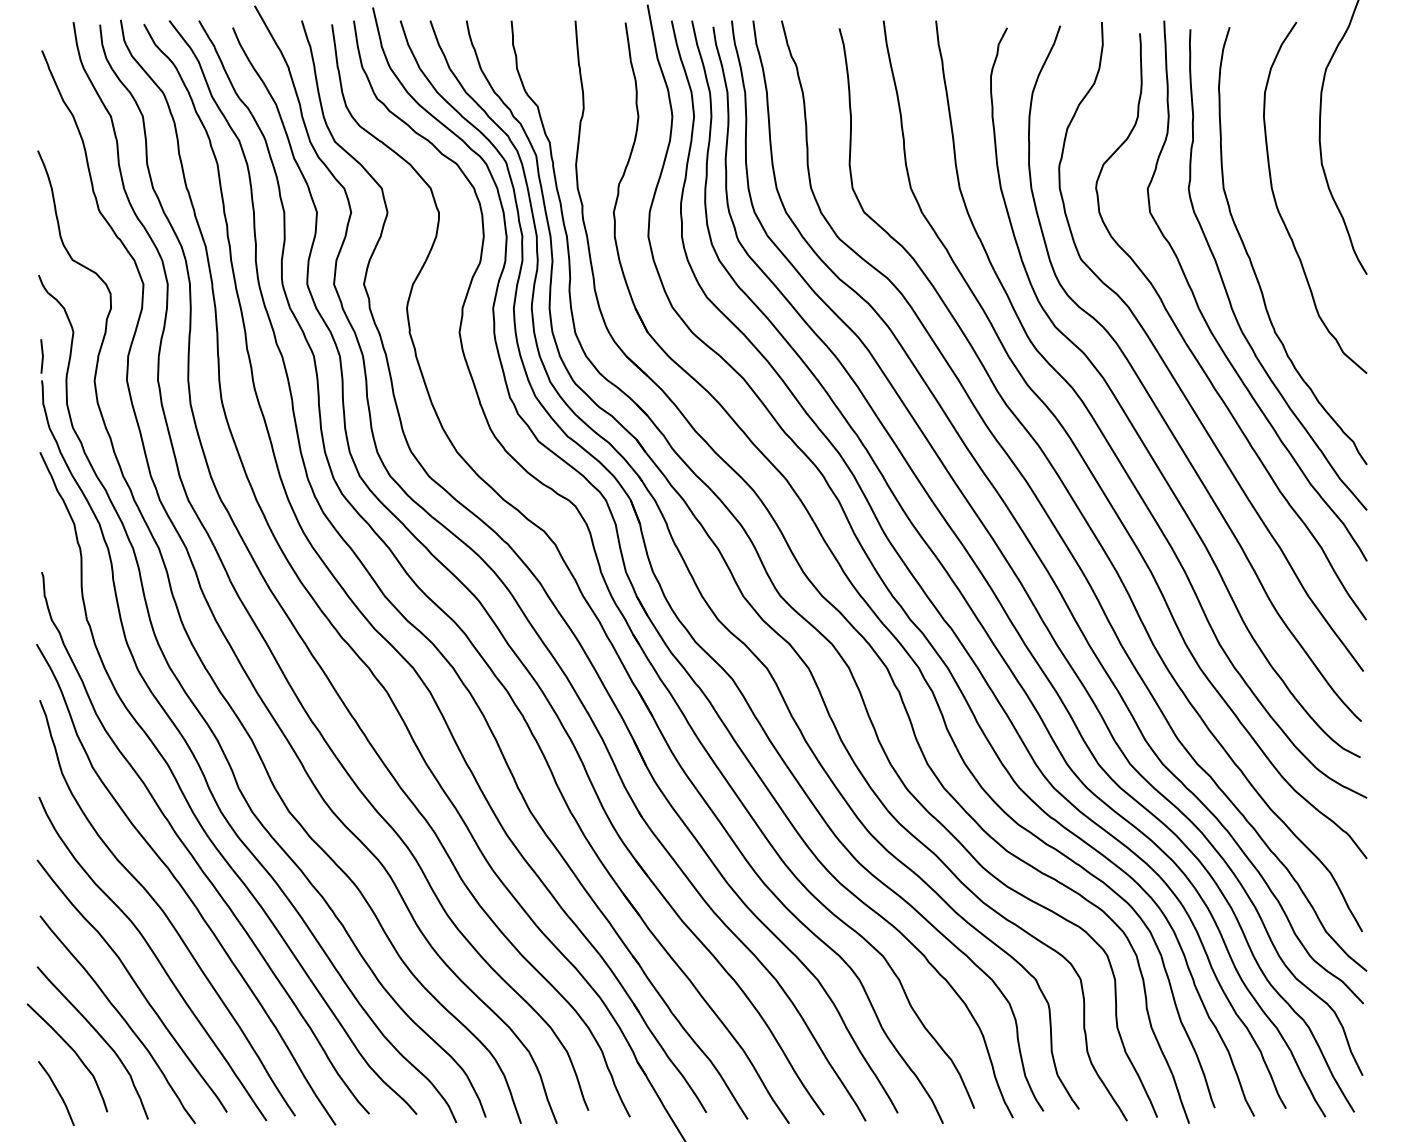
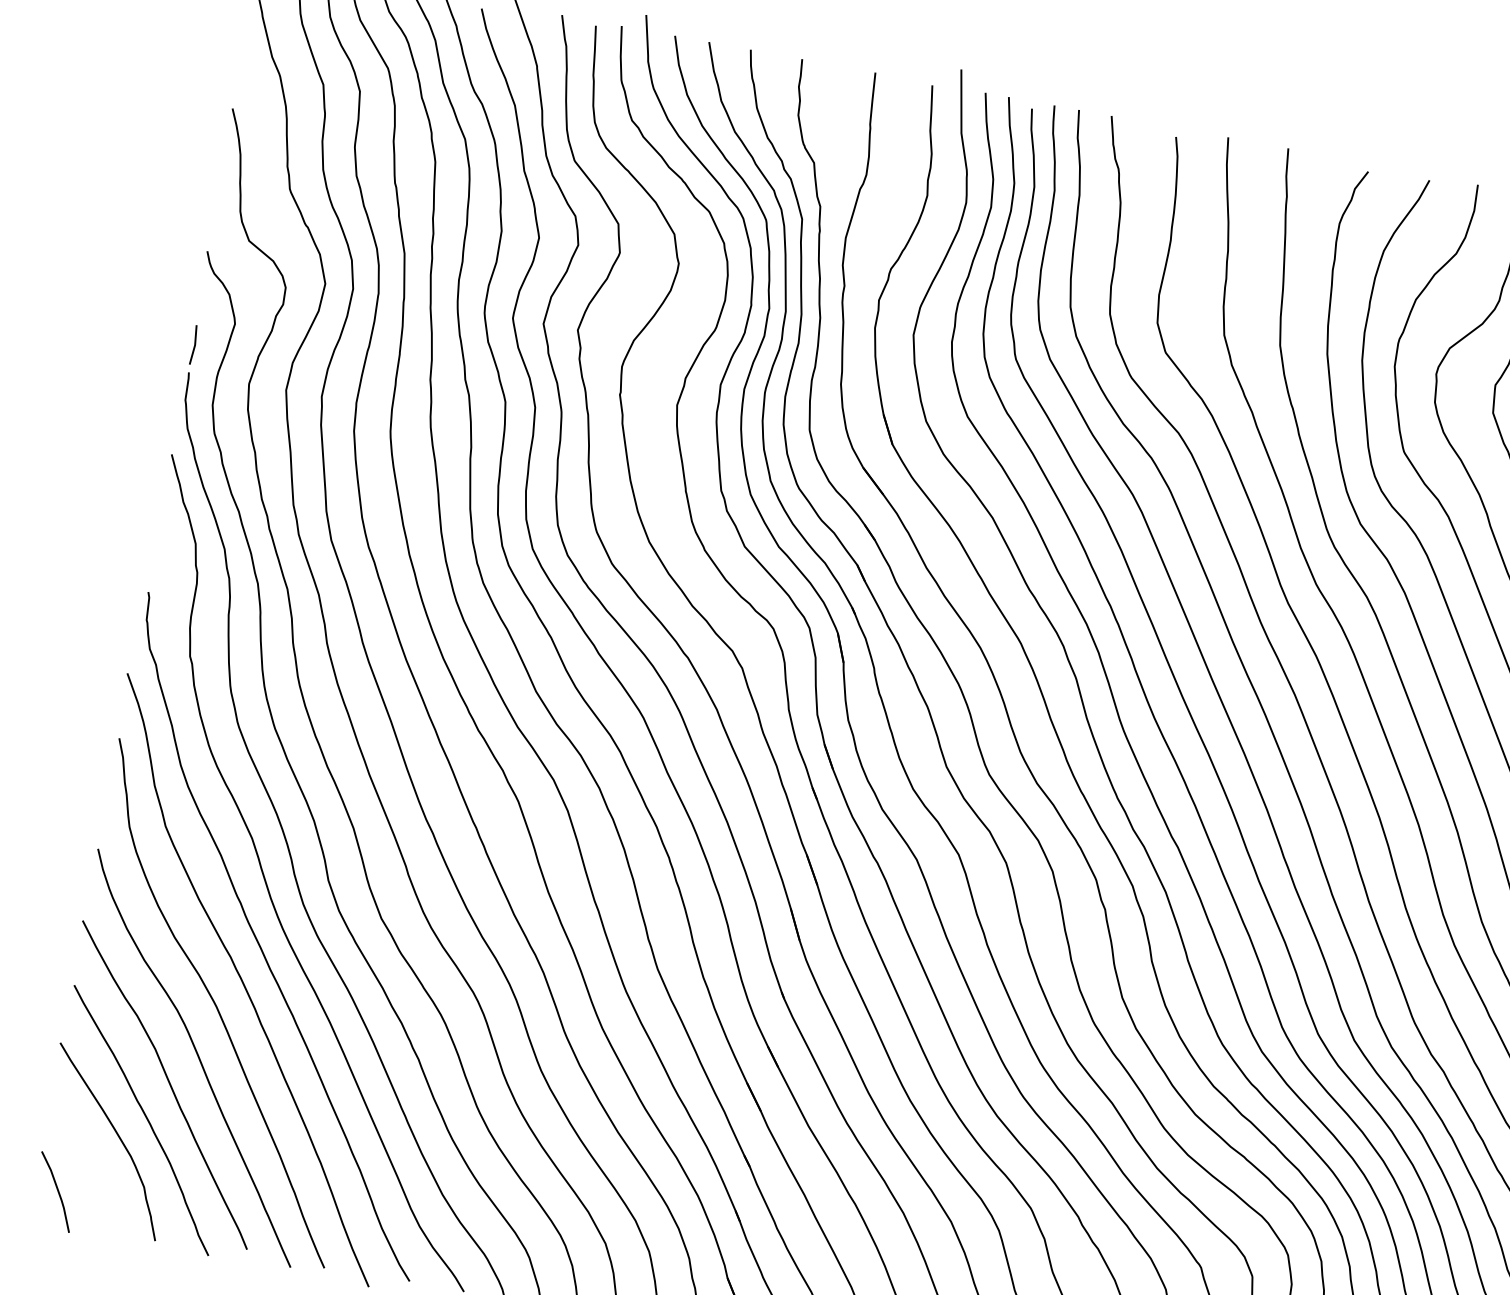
curve: (74, 1053) -> (84, 1150), removed

